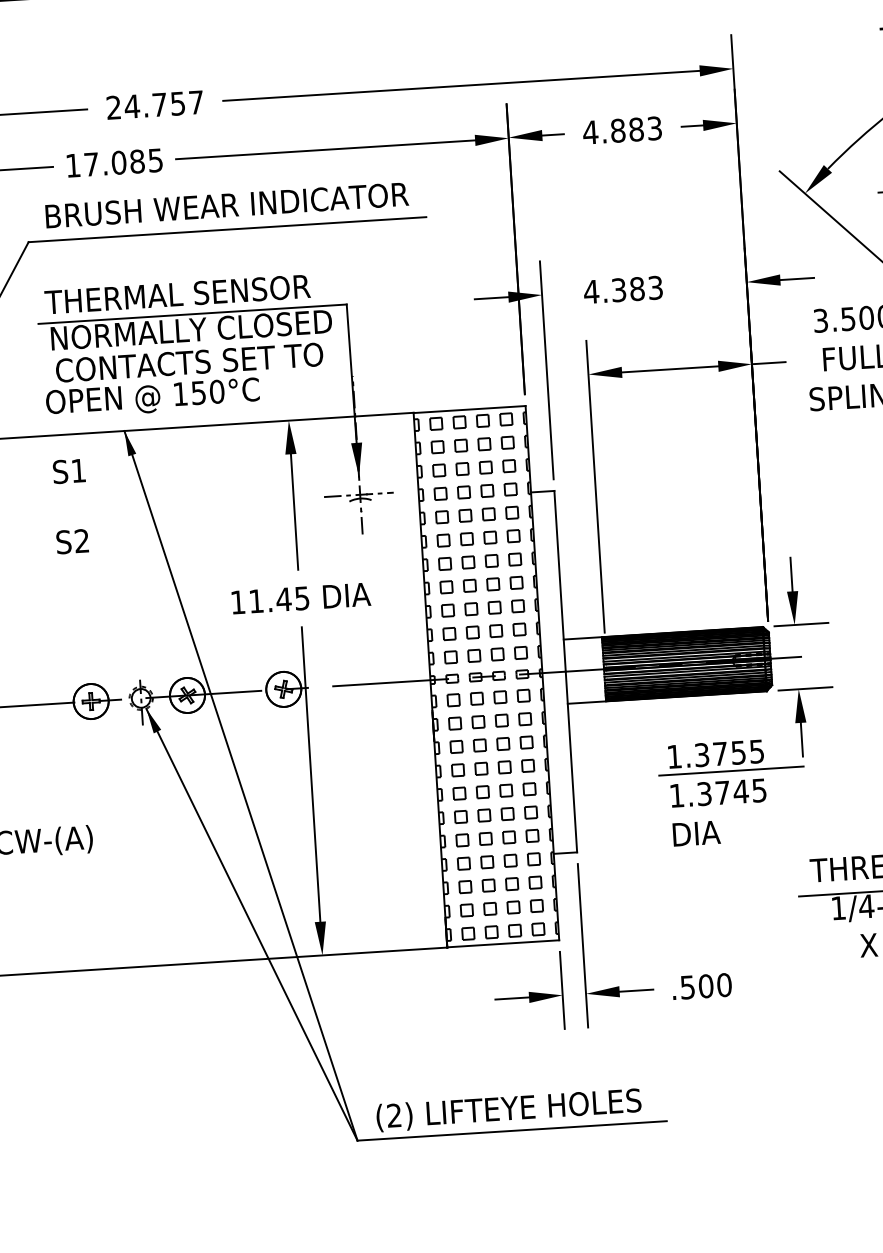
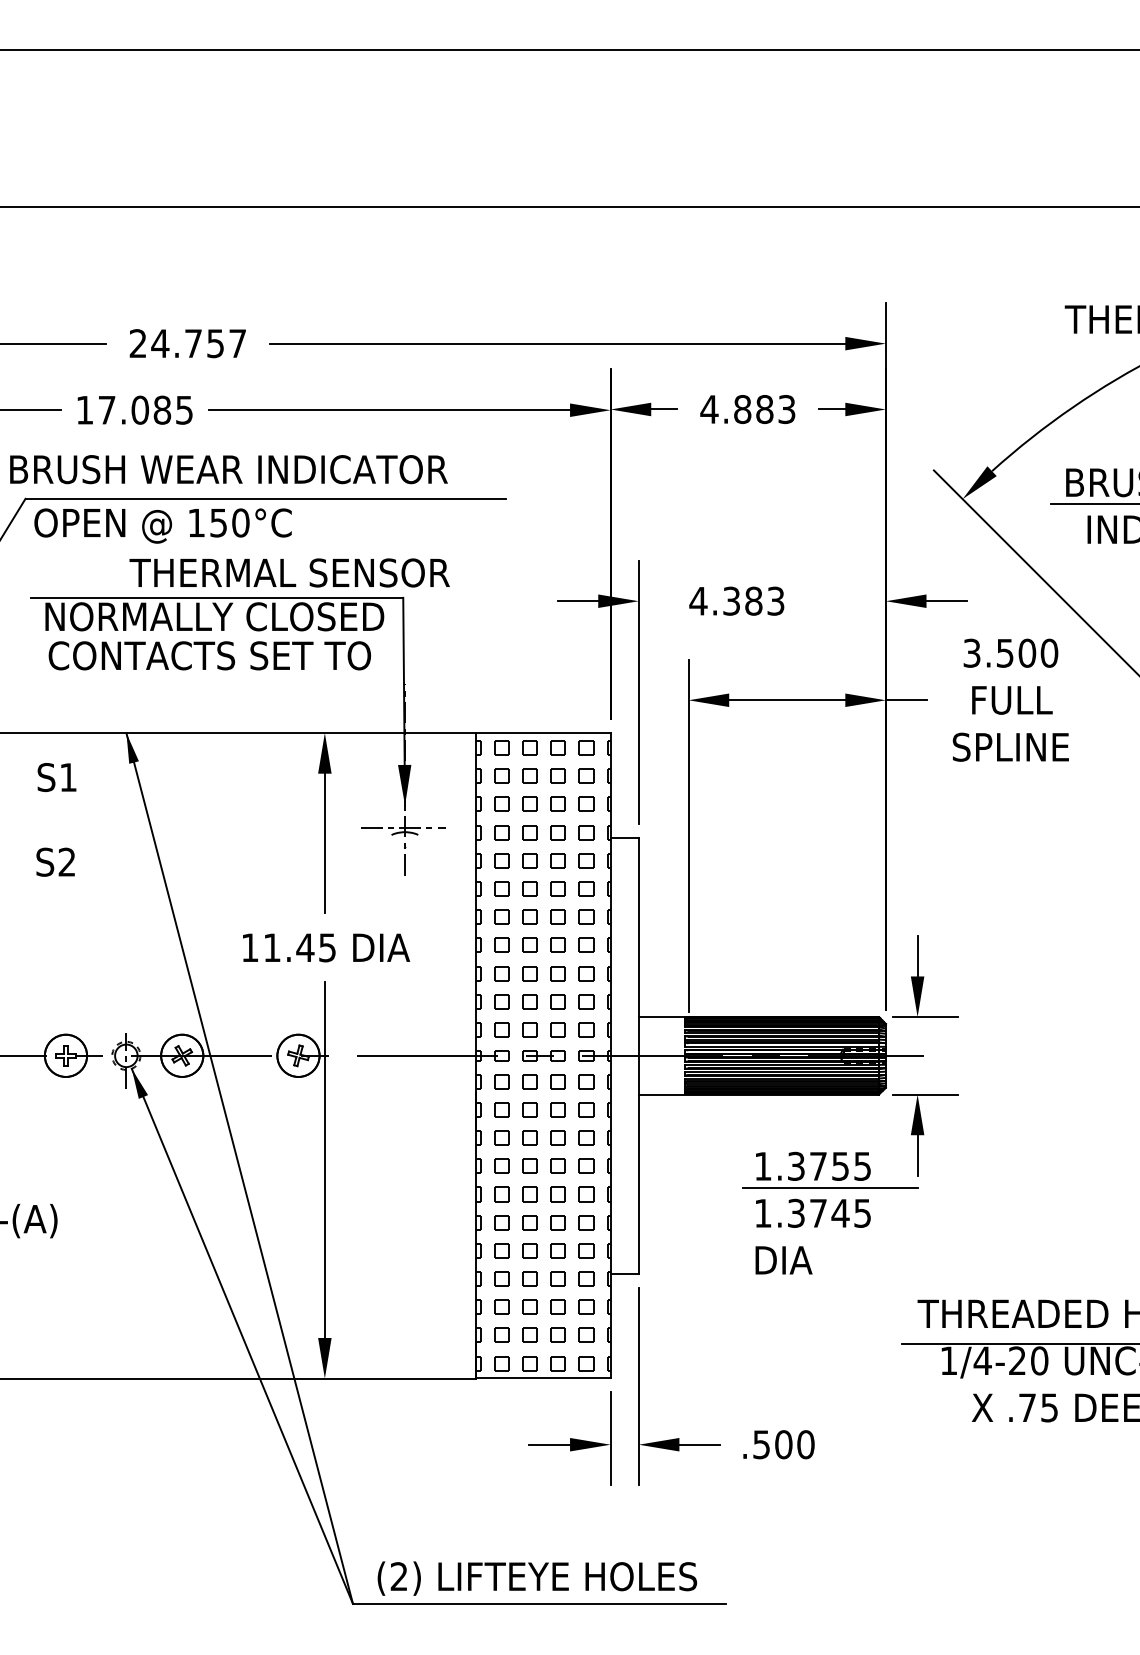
text: (226, 205) -> (228, 469), moved
text: (177, 294) -> (289, 572), moved
text: (152, 397) -> (162, 525), moved

